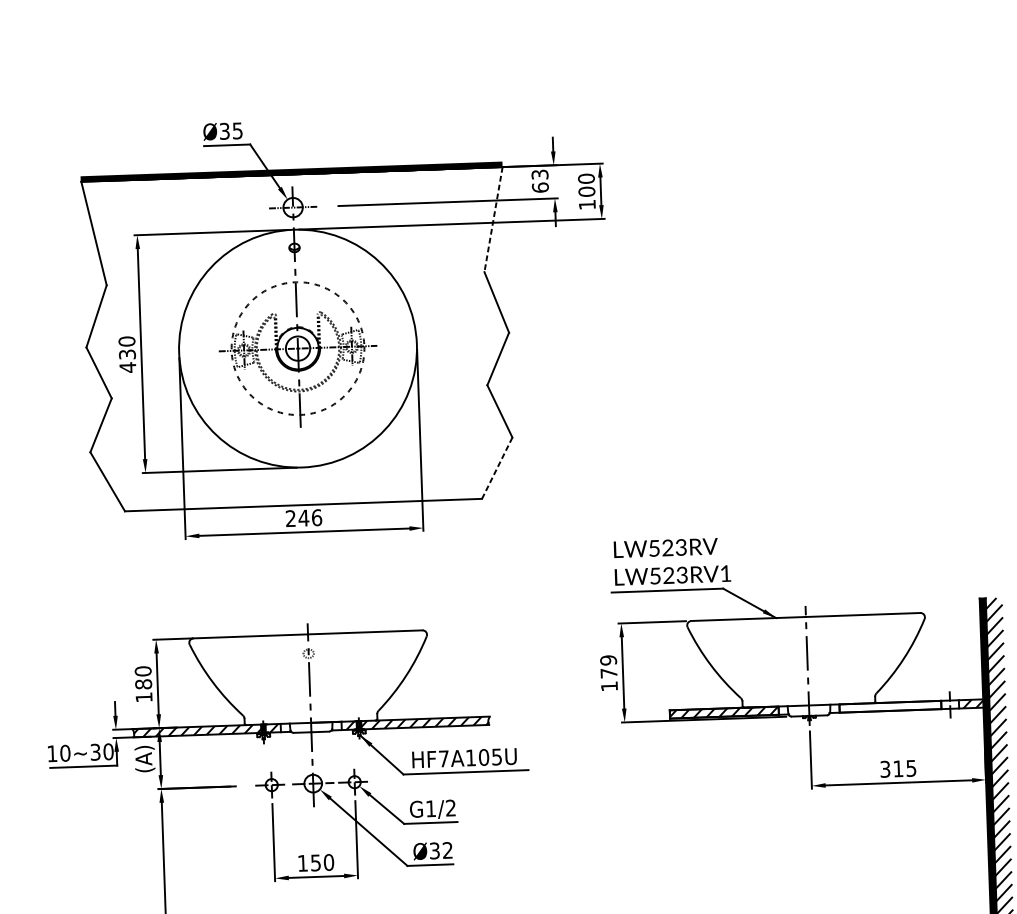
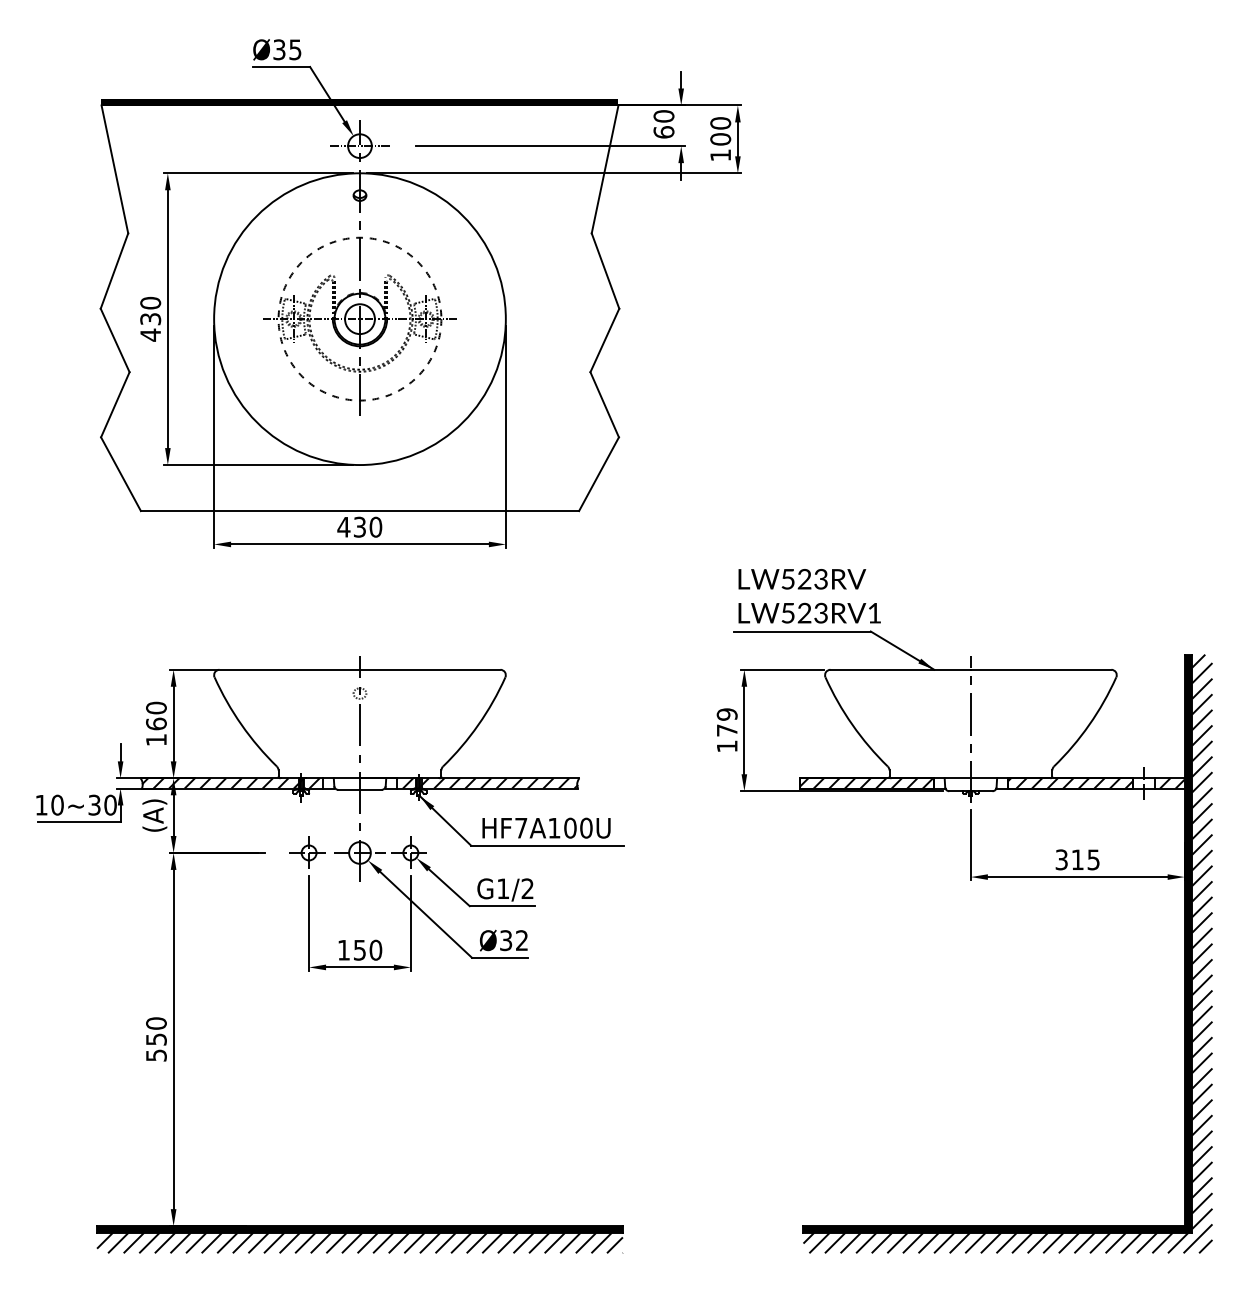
text: (539, 174) -> (663, 116), 63 -> 60
line: (493, 219) -> (605, 169), dashed -> solid
line: (497, 468) -> (599, 474), dashed -> solid
text: (303, 517) -> (359, 526), 246 -> 430
text: (143, 683) -> (156, 723), 180 -> 160
hatch: (890, 706) -> (1070, 783), added
text: (497, 756) -> (586, 827), HF7A105U -> HF7A100U

